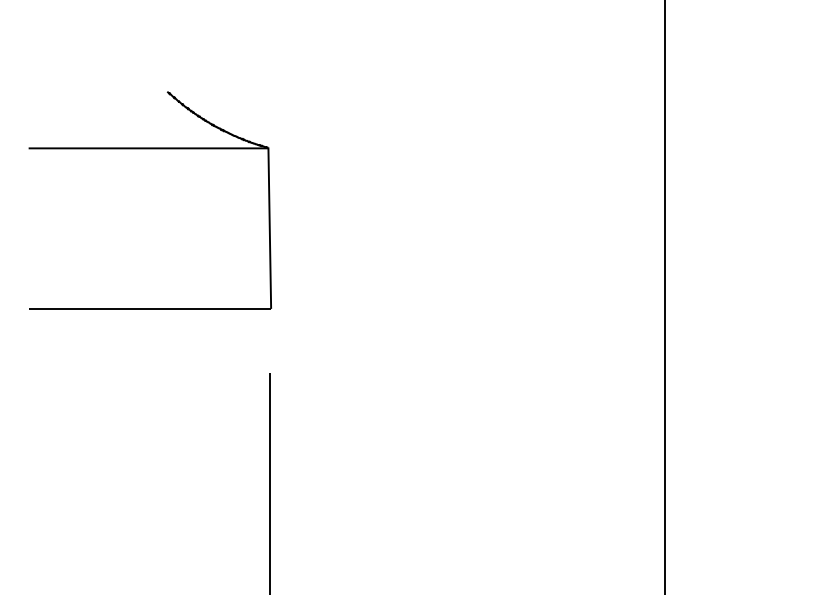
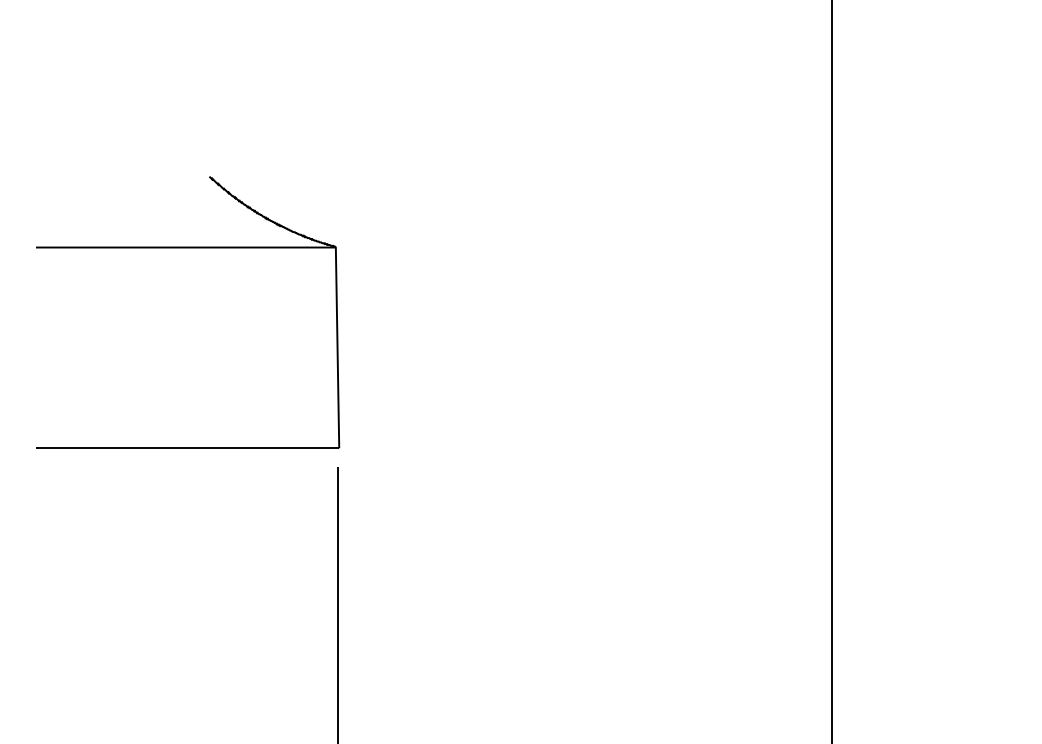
part: (150, 149) -> (188, 248), moved

